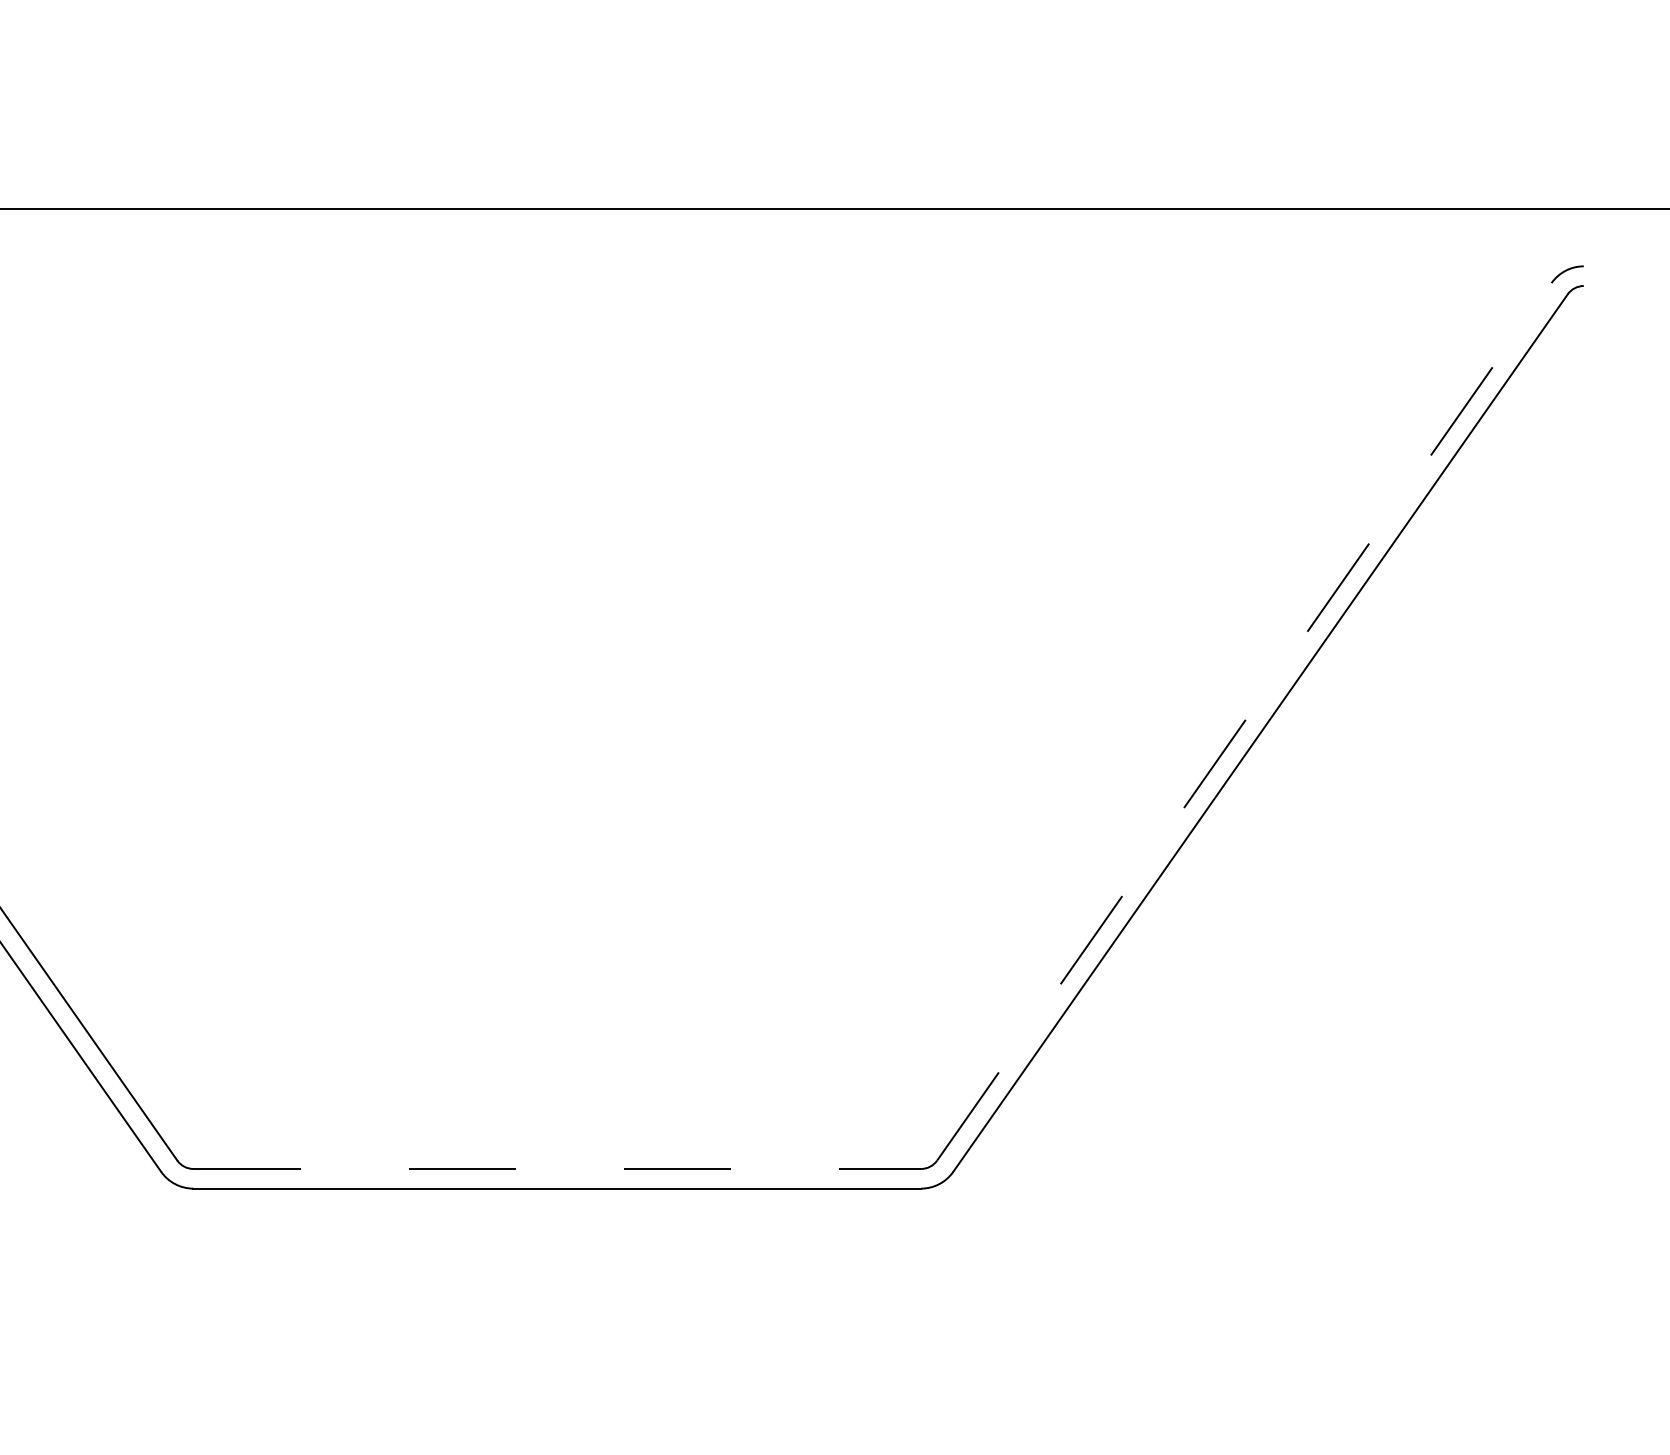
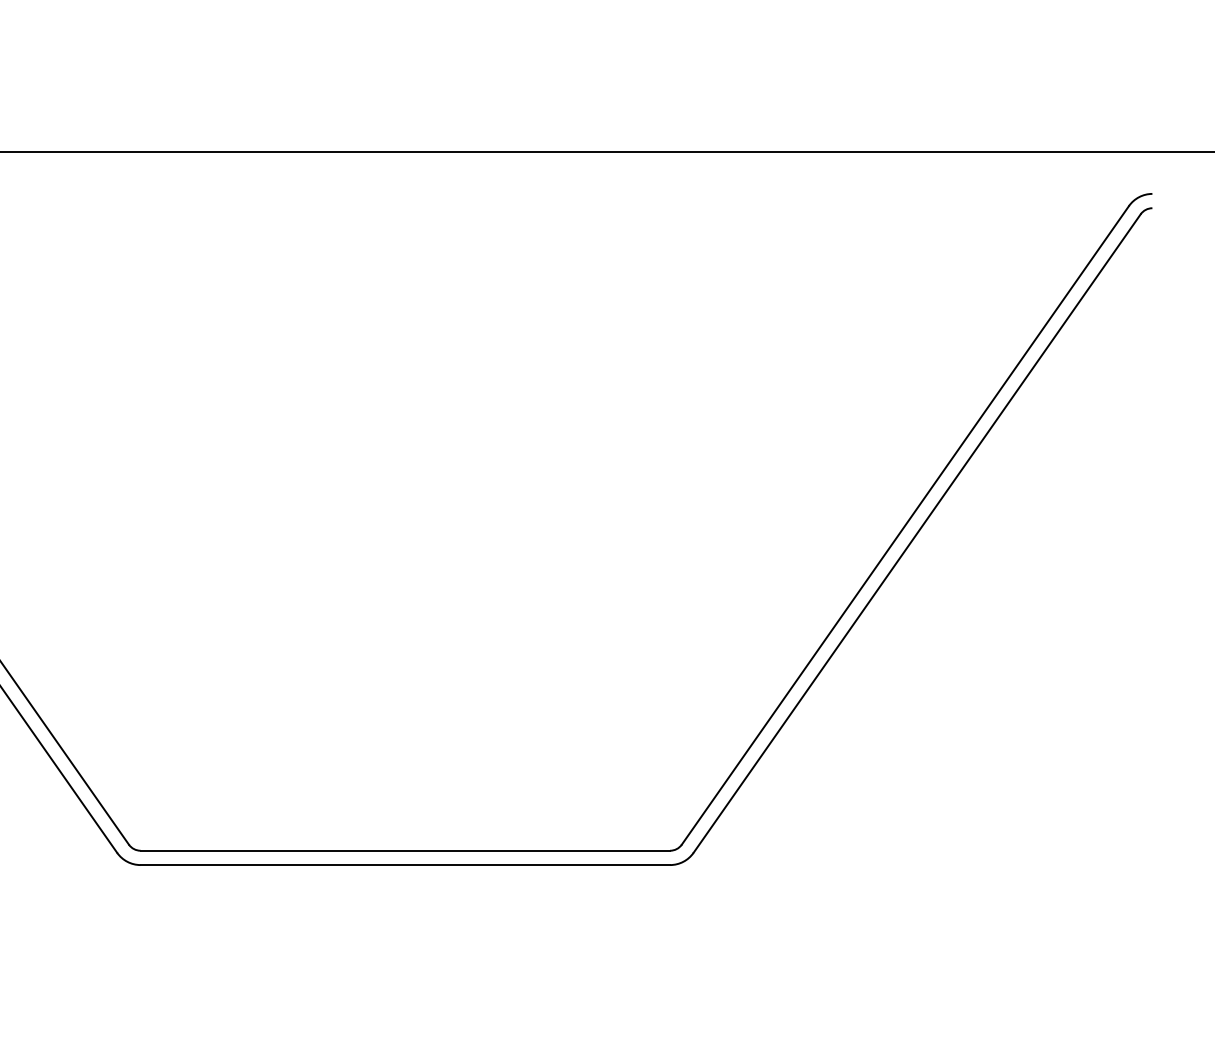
line: (1244, 721) -> (905, 525), dashed -> solid
line: (557, 1168) -> (405, 850), dashed -> solid

